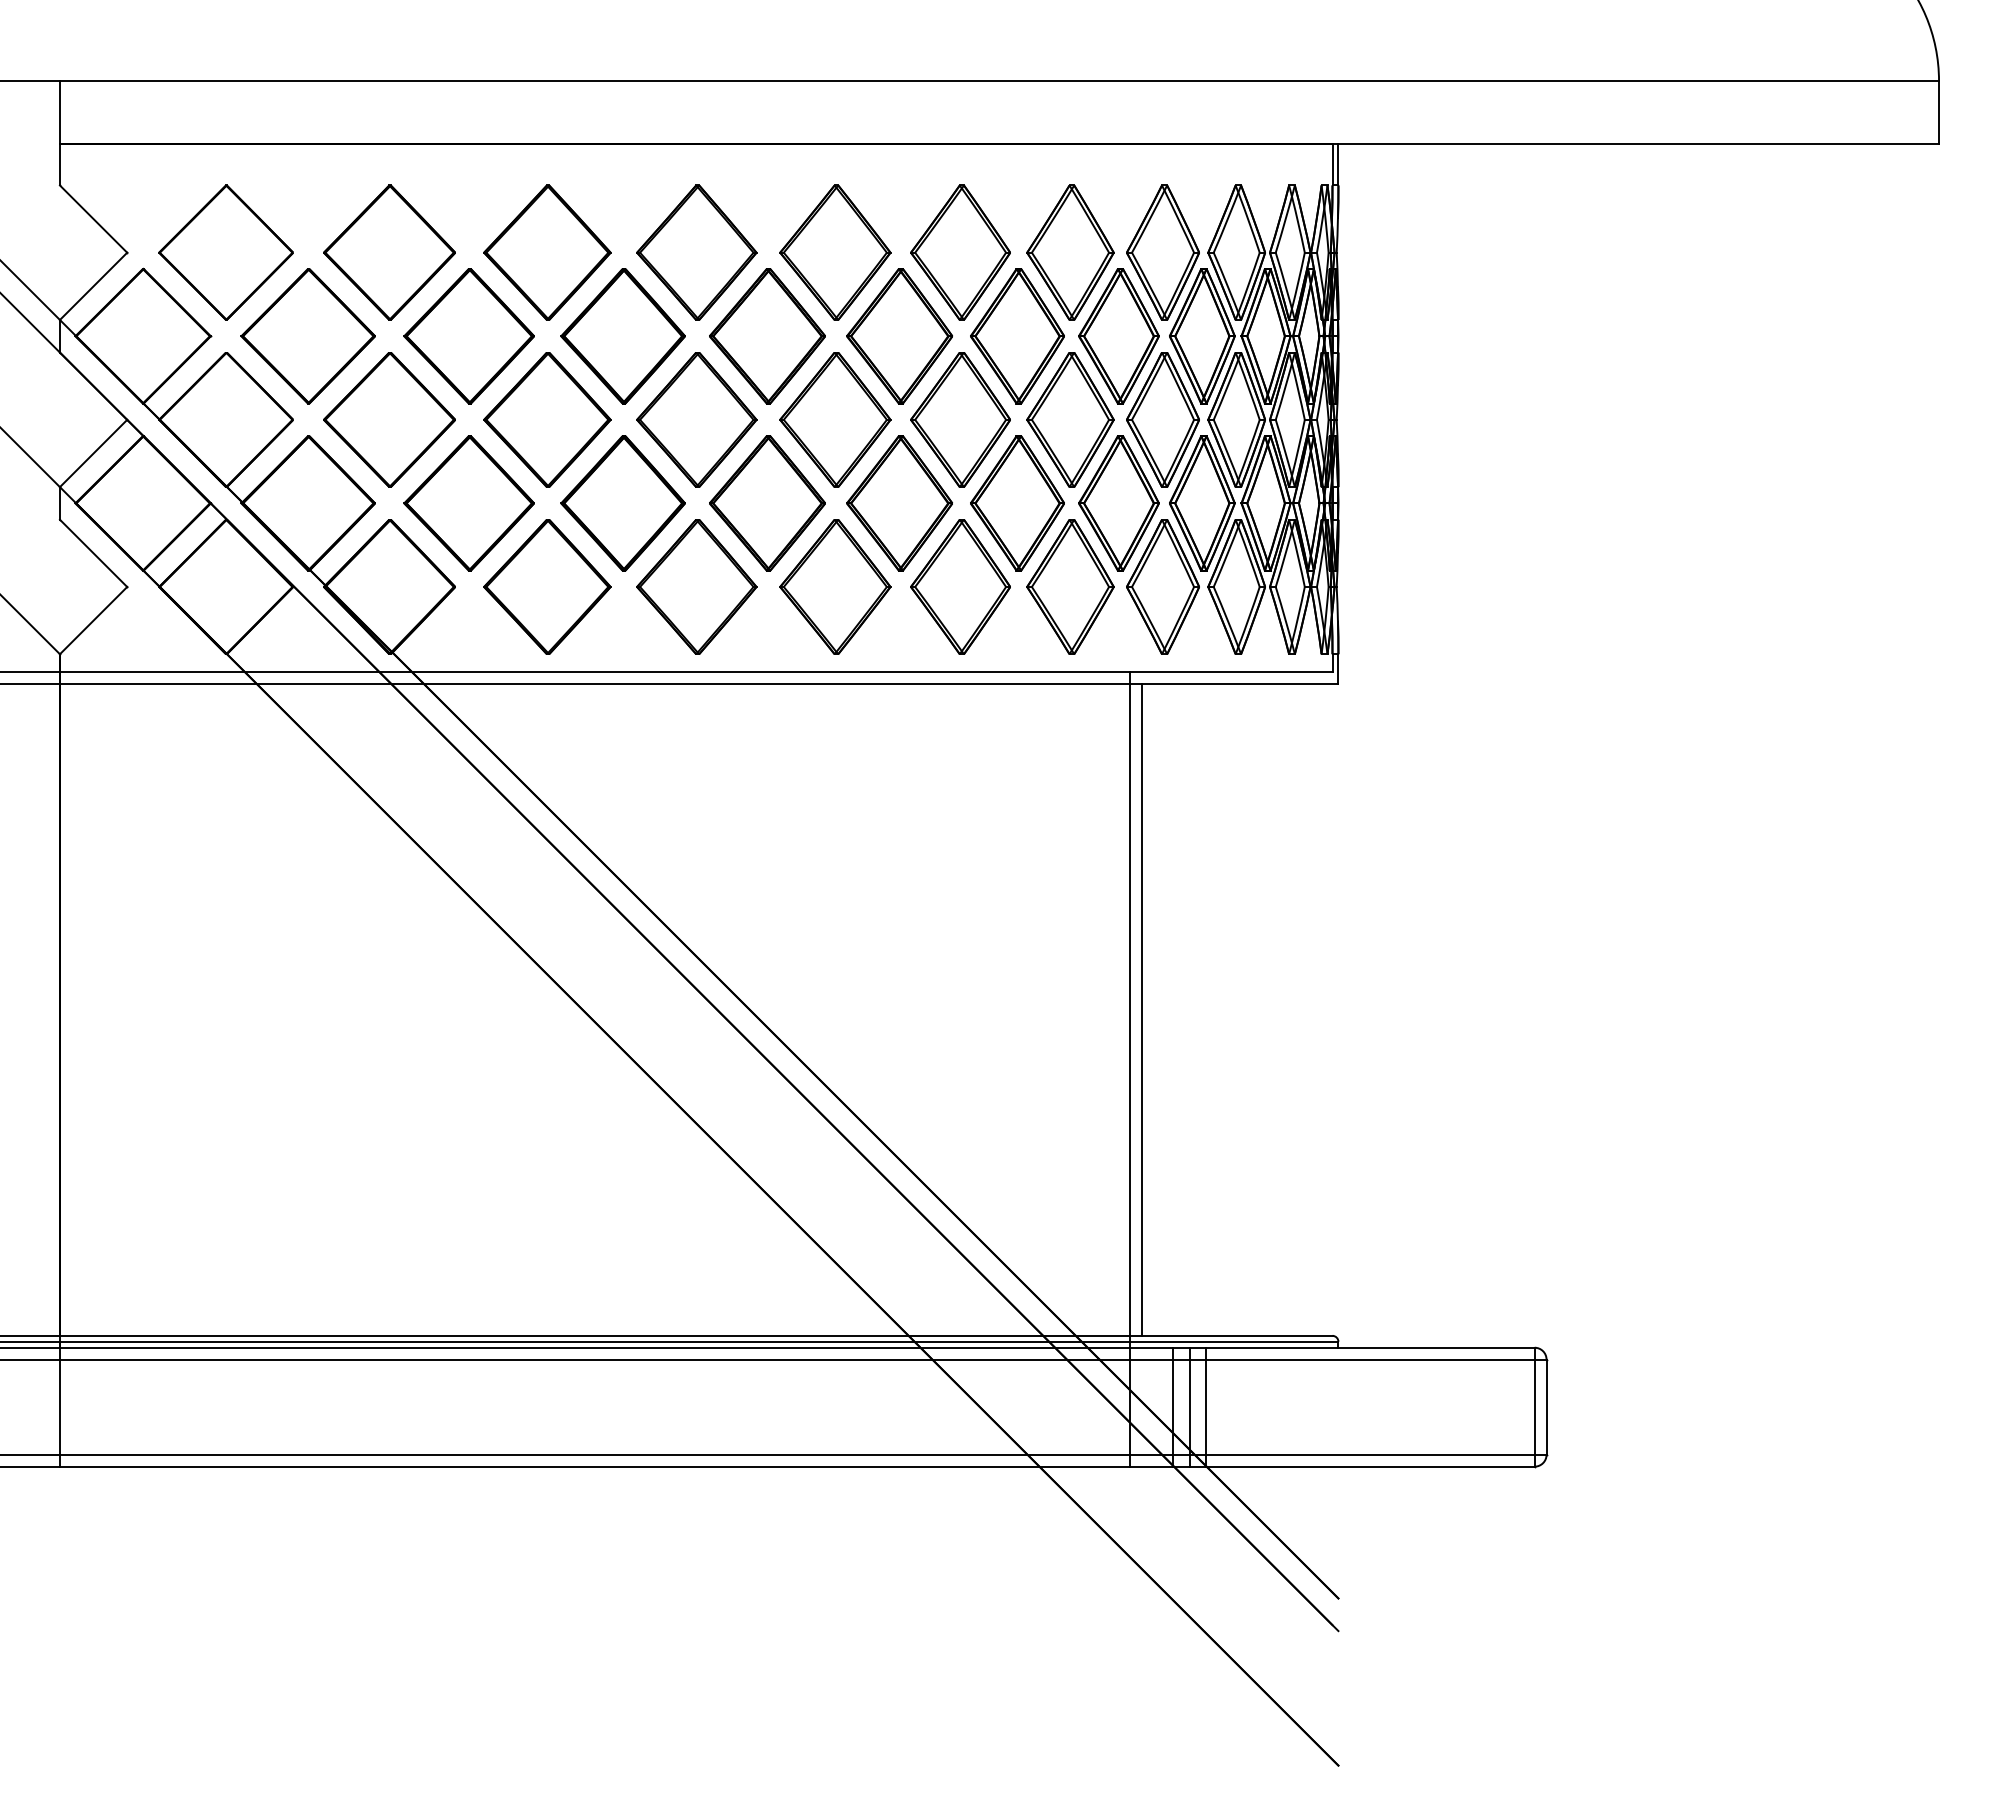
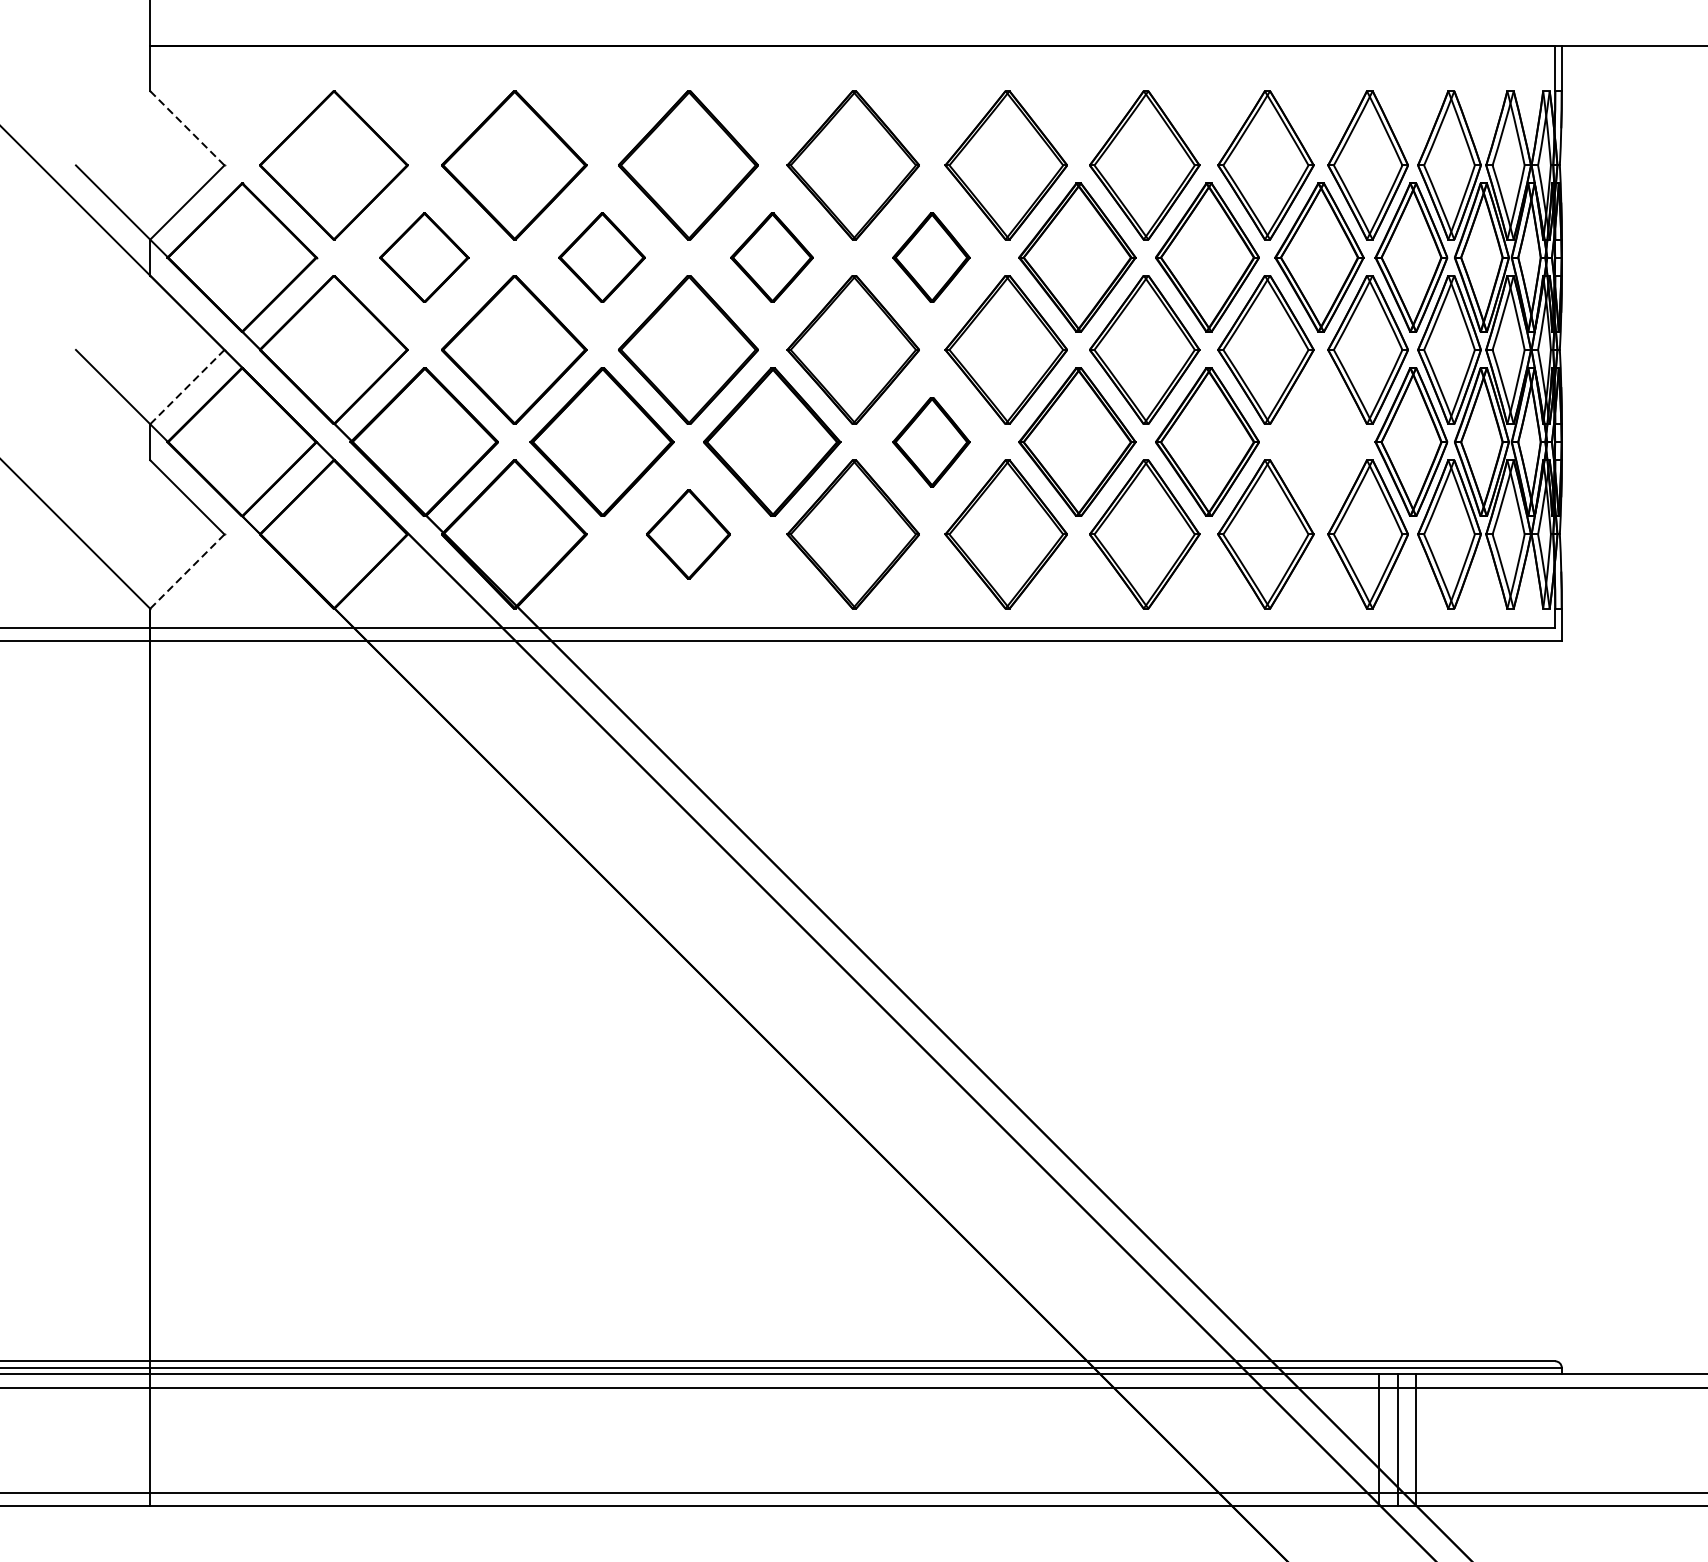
line: (93, 219) -> (187, 128), solid -> dashed
part: (307, 336) -> (423, 257), size x0.6
part: (468, 336) -> (601, 257), size x0.6
part: (622, 336) -> (771, 257), size x0.6
part: (767, 336) -> (931, 257), size x0.6
line: (93, 453) -> (187, 387), solid -> dashed
part: (767, 503) -> (931, 442), size x0.6
part: (1118, 503) -> (1318, 442), removed
part: (547, 586) -> (688, 533), size x0.6
line: (93, 620) -> (187, 571), solid -> dashed
line: (1142, 1009) -> (1345, 1000), removed
line: (1130, 1068) -> (1332, 1066), removed

